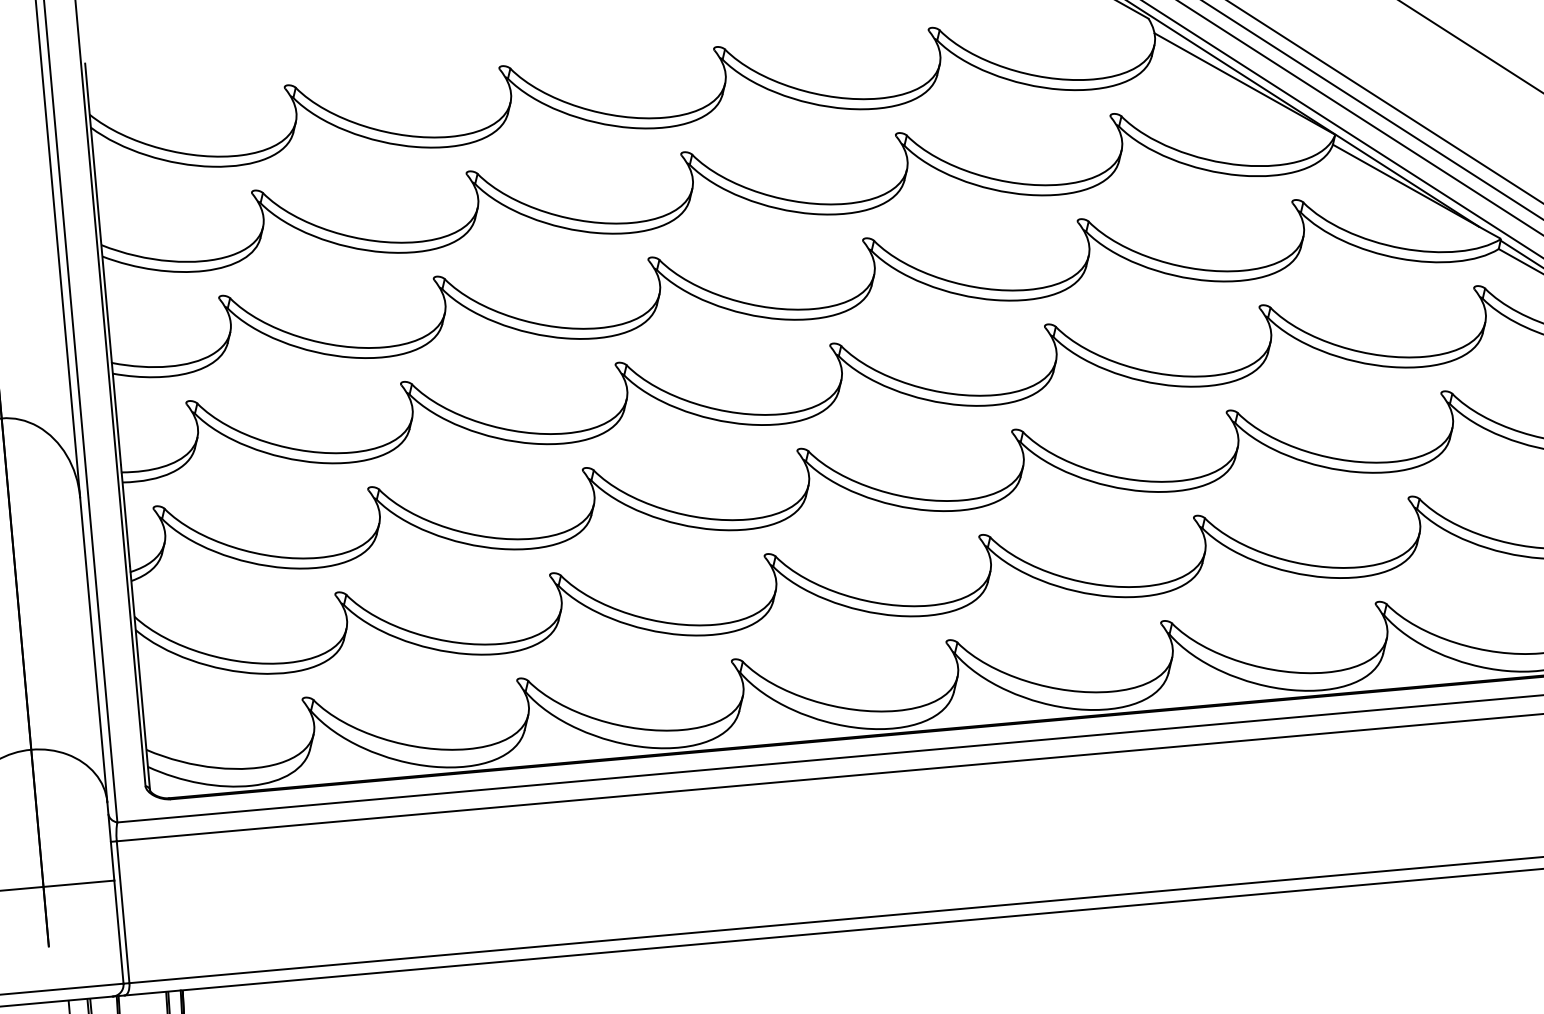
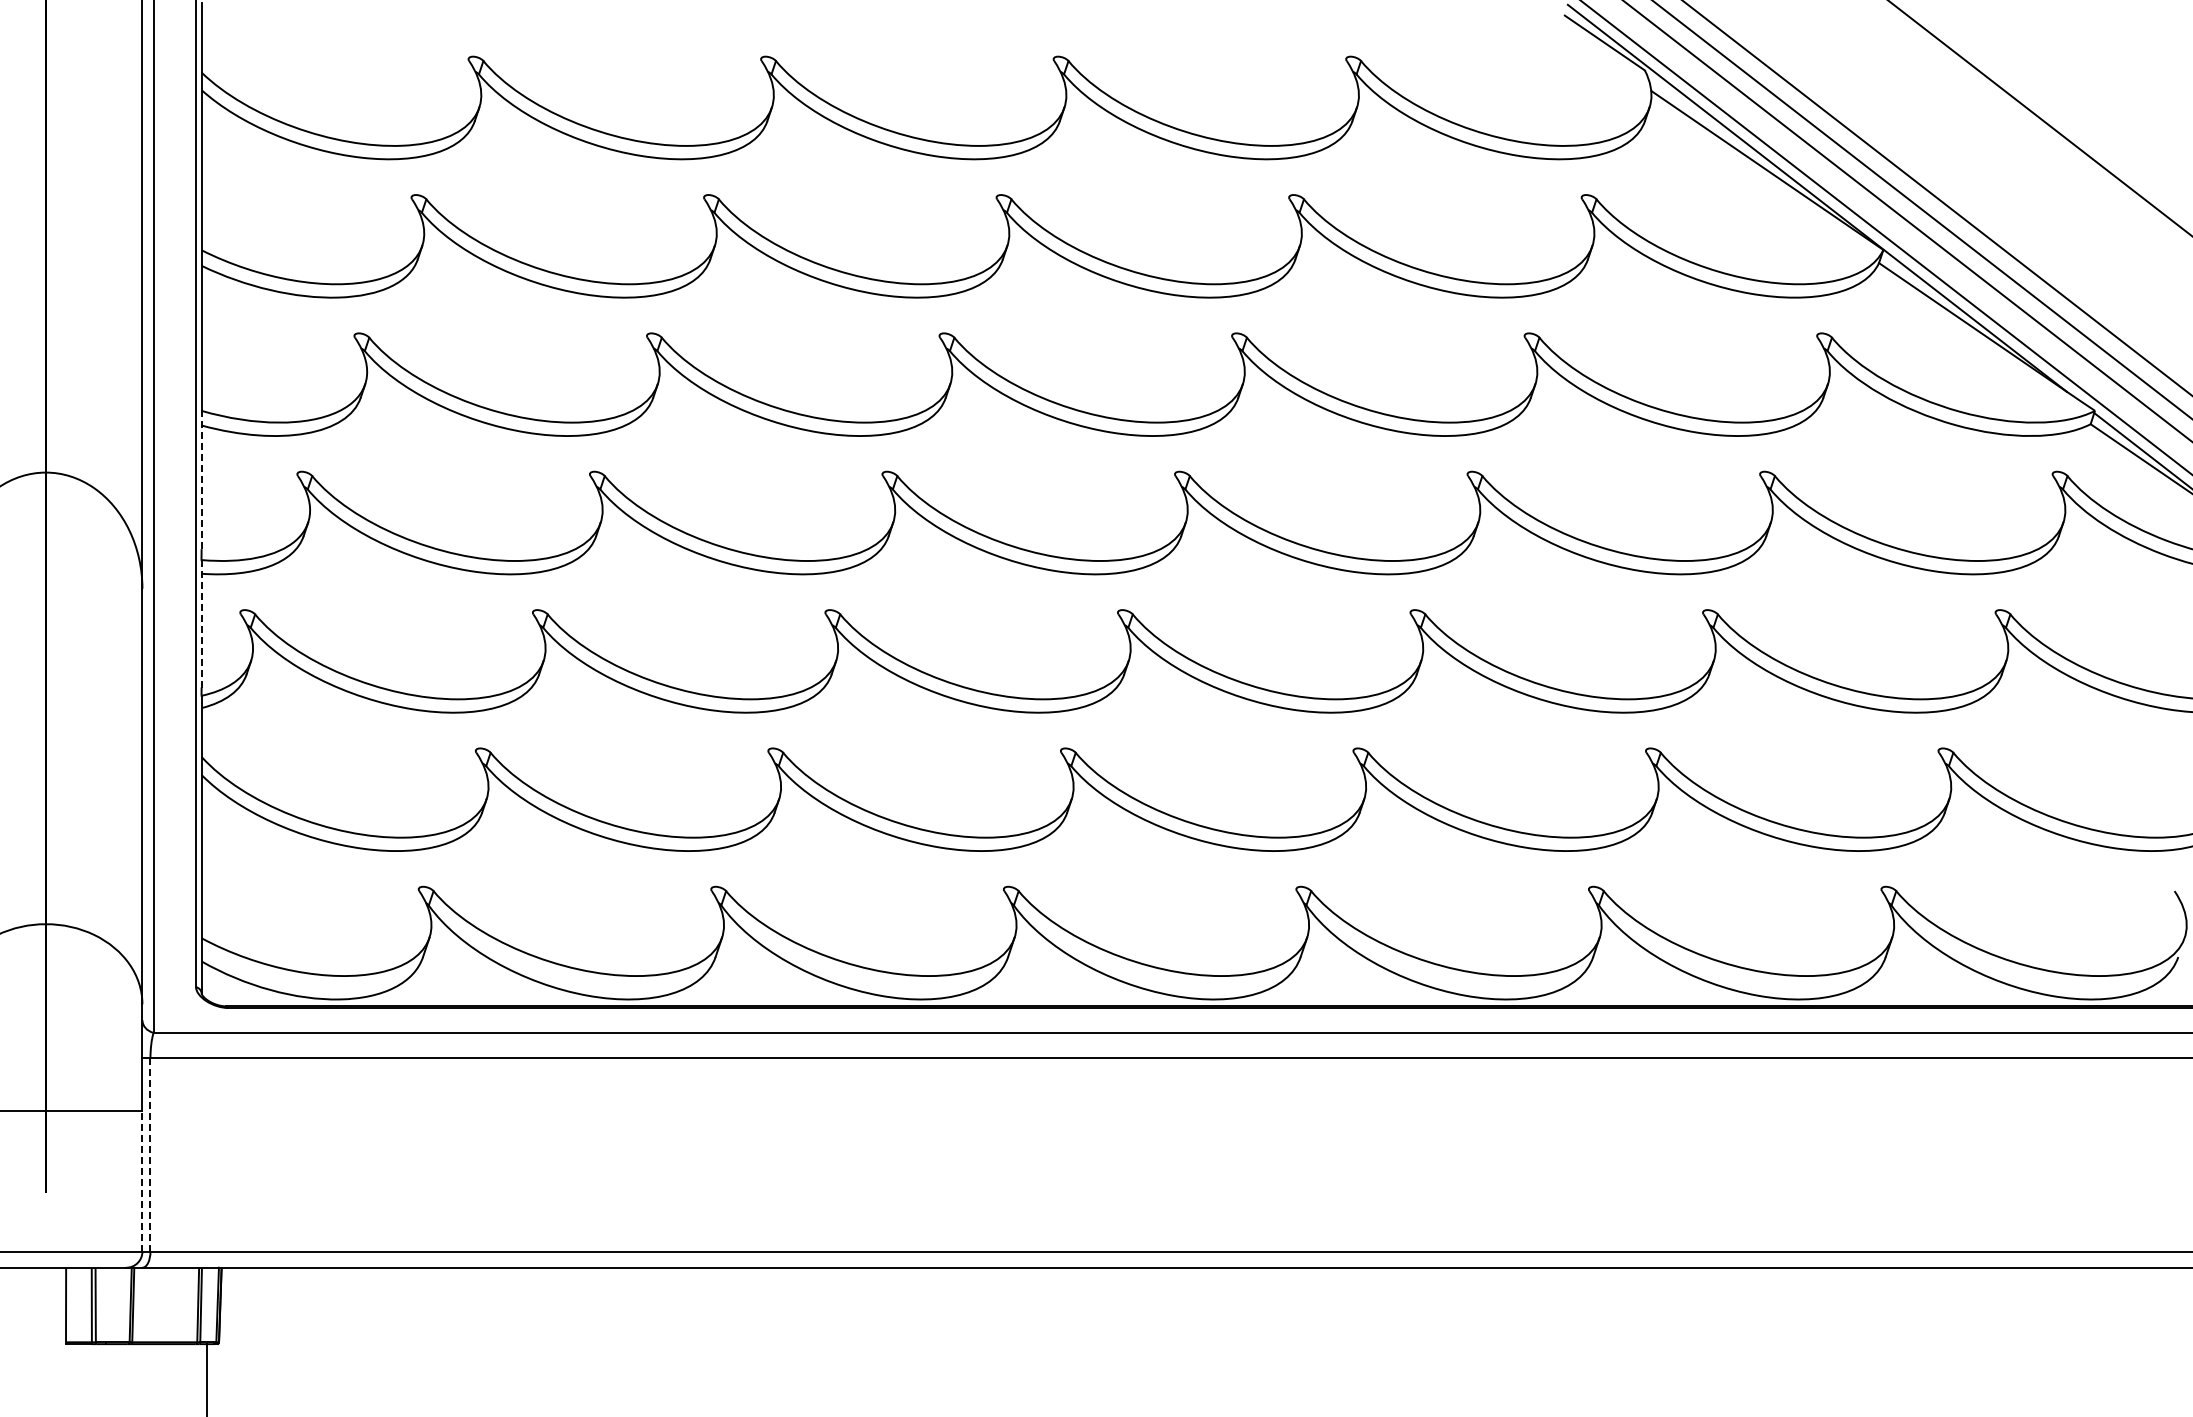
line: (116, 413) -> (201, 479), solid -> dashed
line: (125, 518) -> (201, 623), solid -> dashed
line: (123, 911) -> (150, 1154), solid -> dashed
line: (118, 931) -> (142, 1180), solid -> dashed

